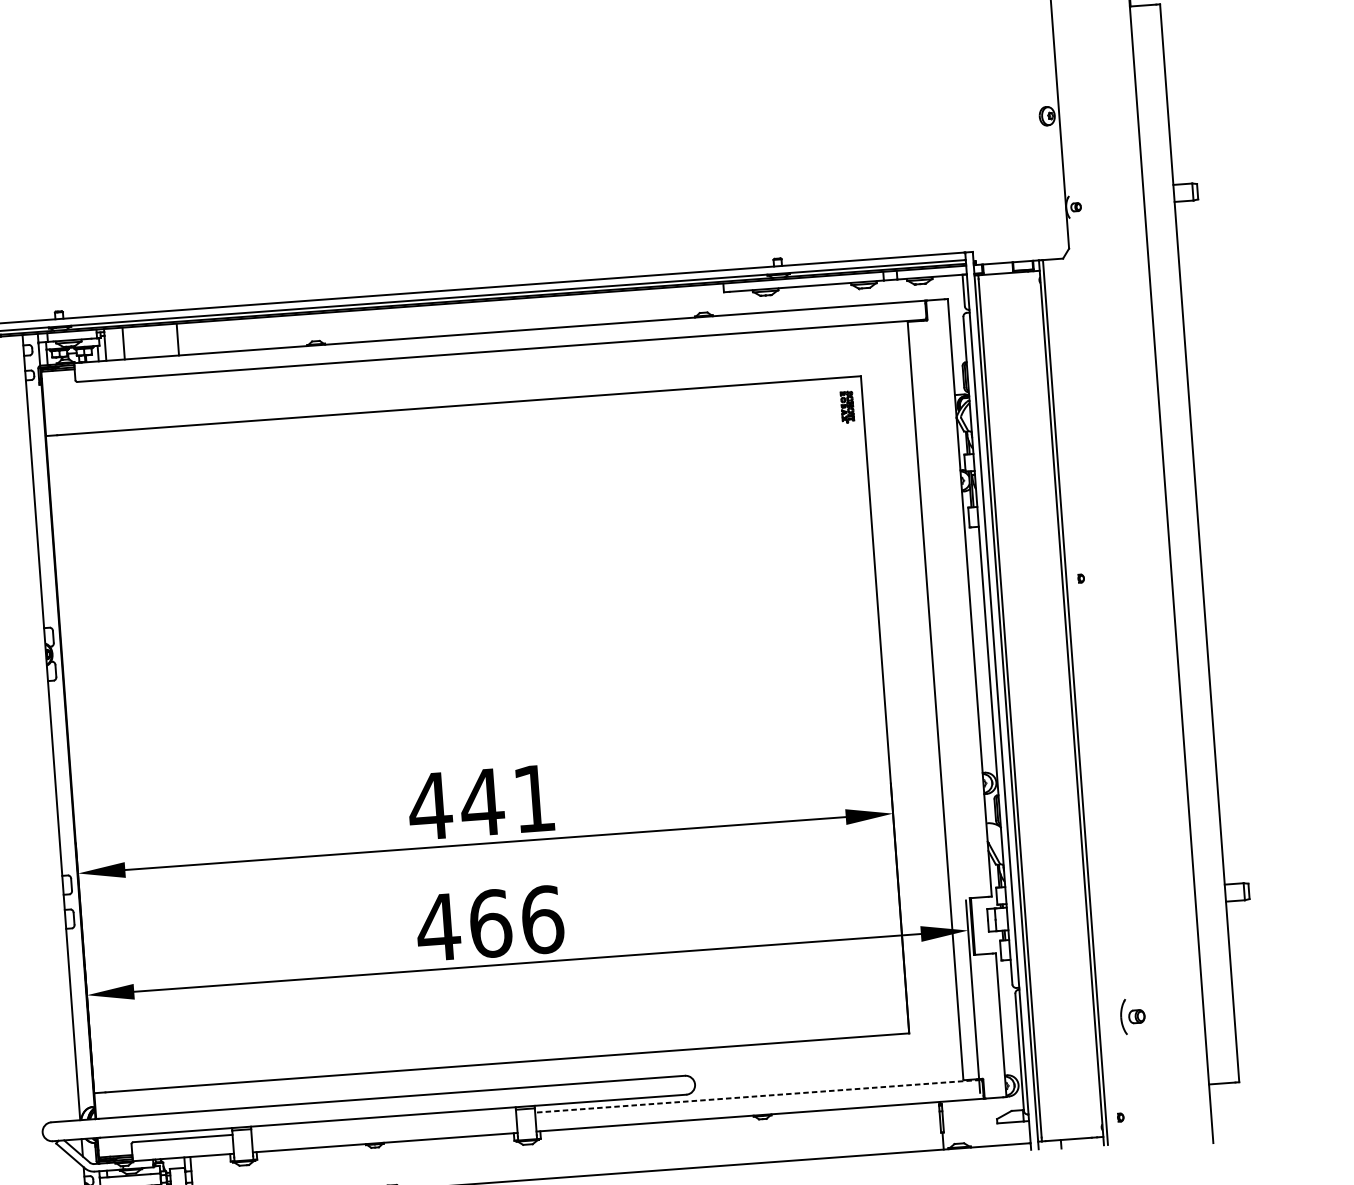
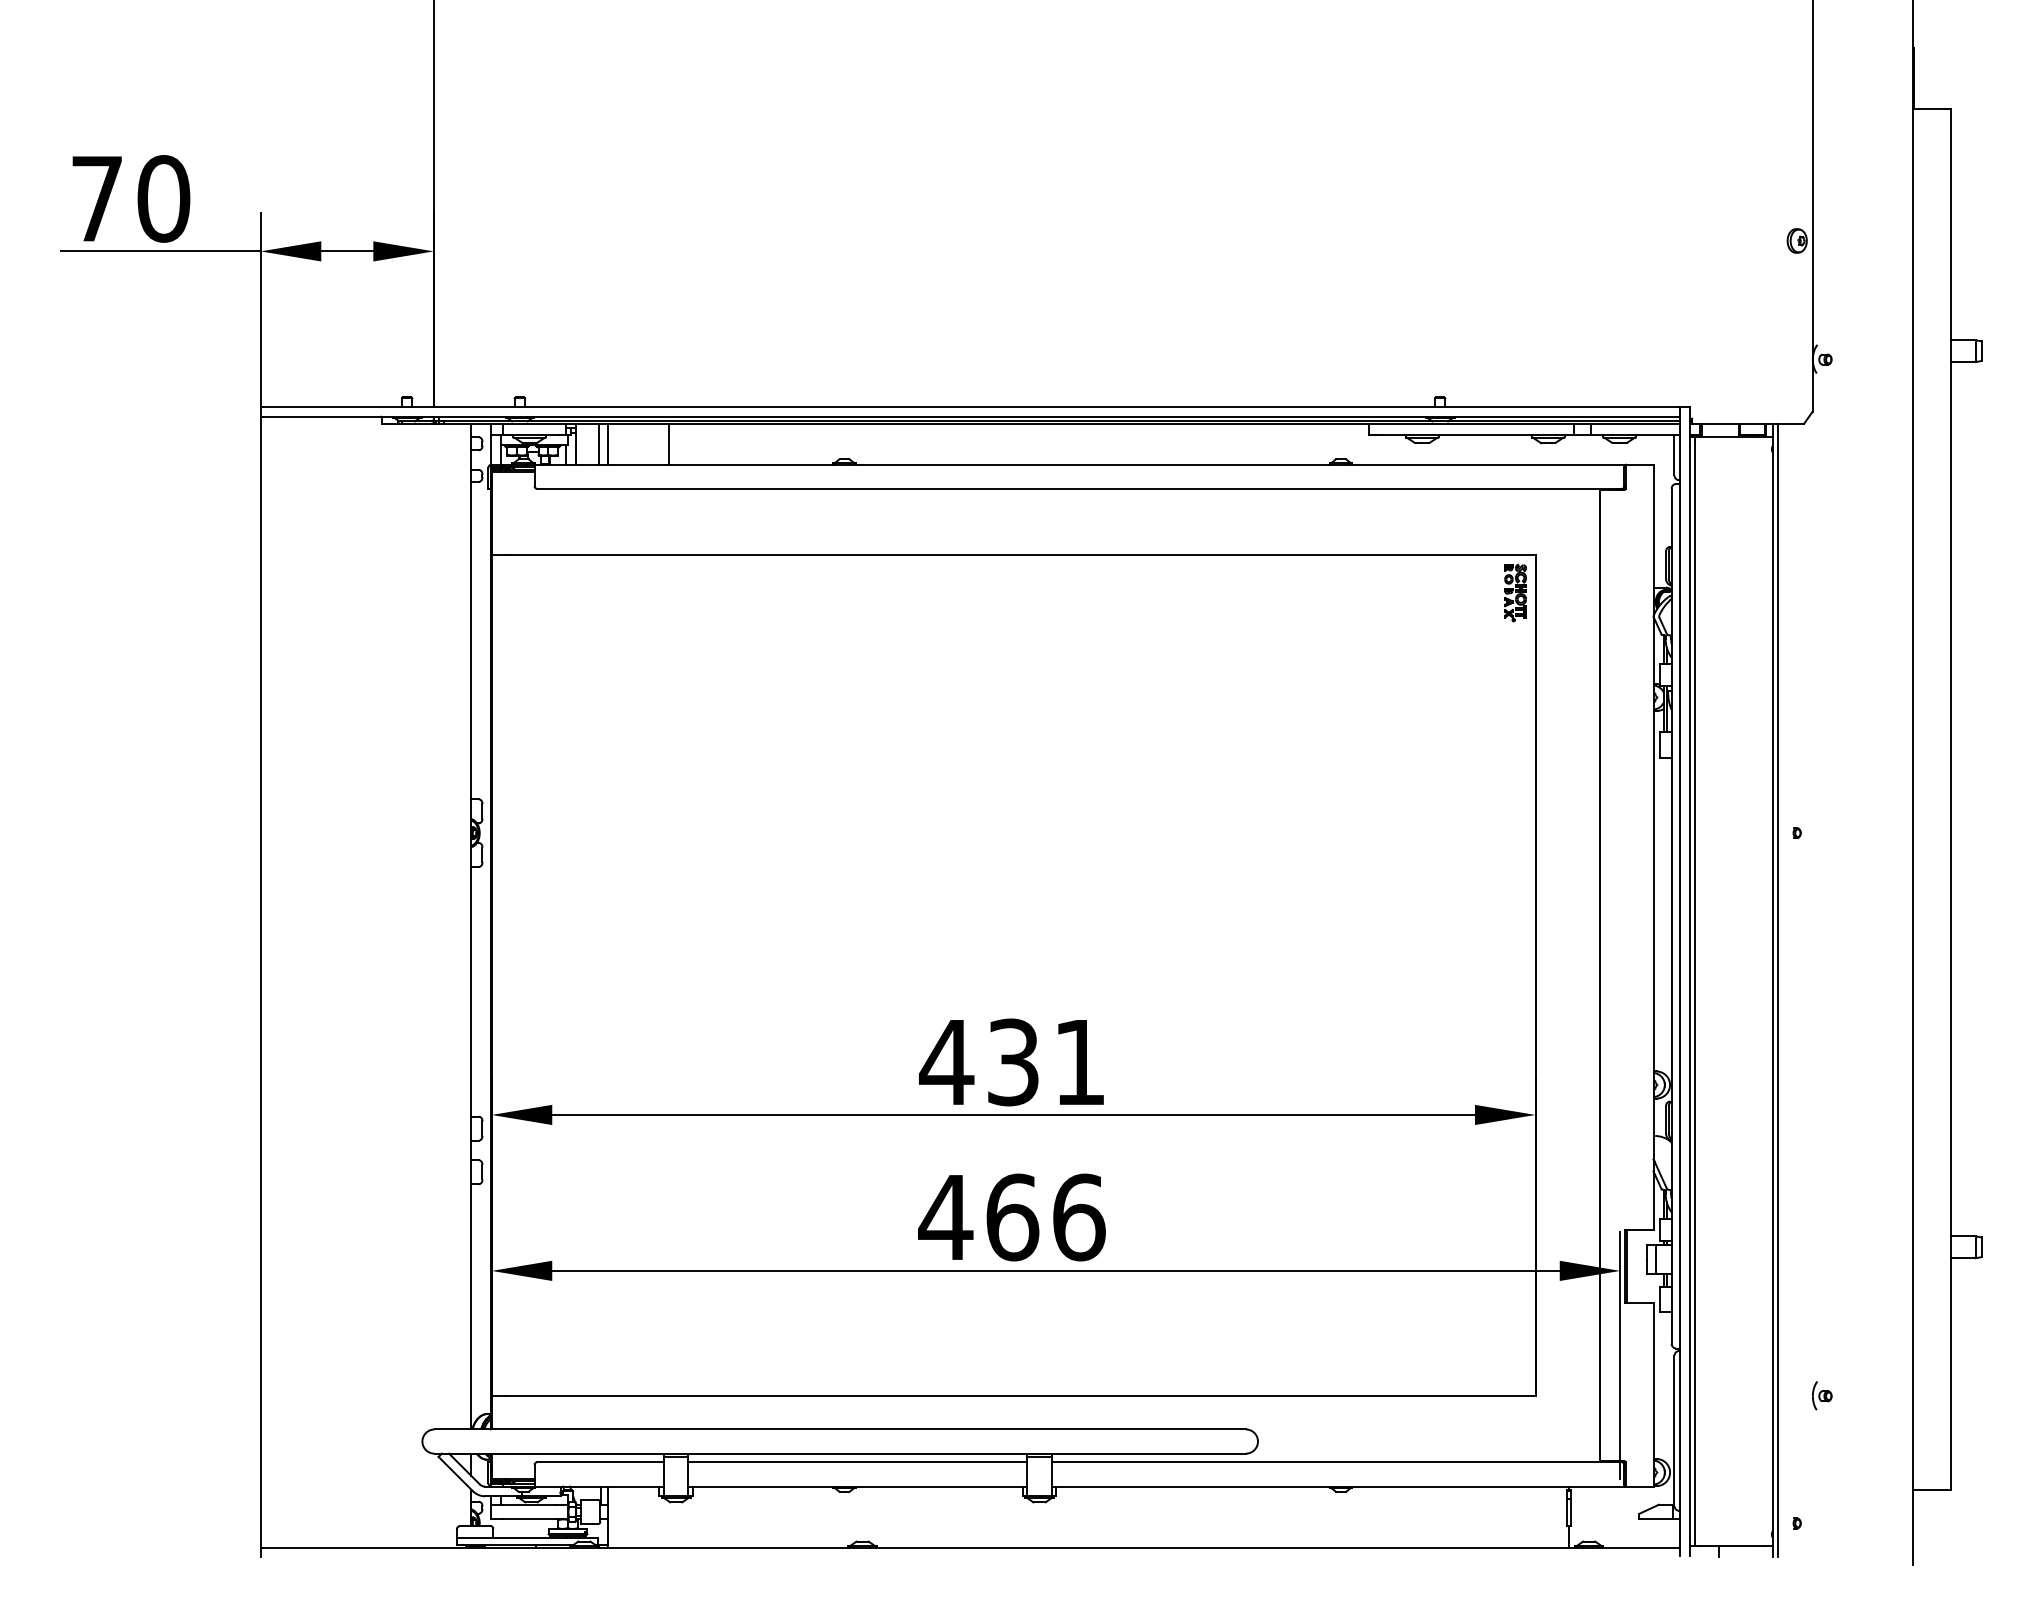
line: (130, 342) -> (608, 443), added
part: (847, 406) -> (1515, 592), size x1.43
text: (481, 802) -> (1012, 1062), 441 -> 431
part: (1133, 1016) -> (1822, 1395), size x0.62
line: (757, 1096) -> (1336, 1462), dashed -> solid
line: (383, 1123) -> (857, 1462), added

